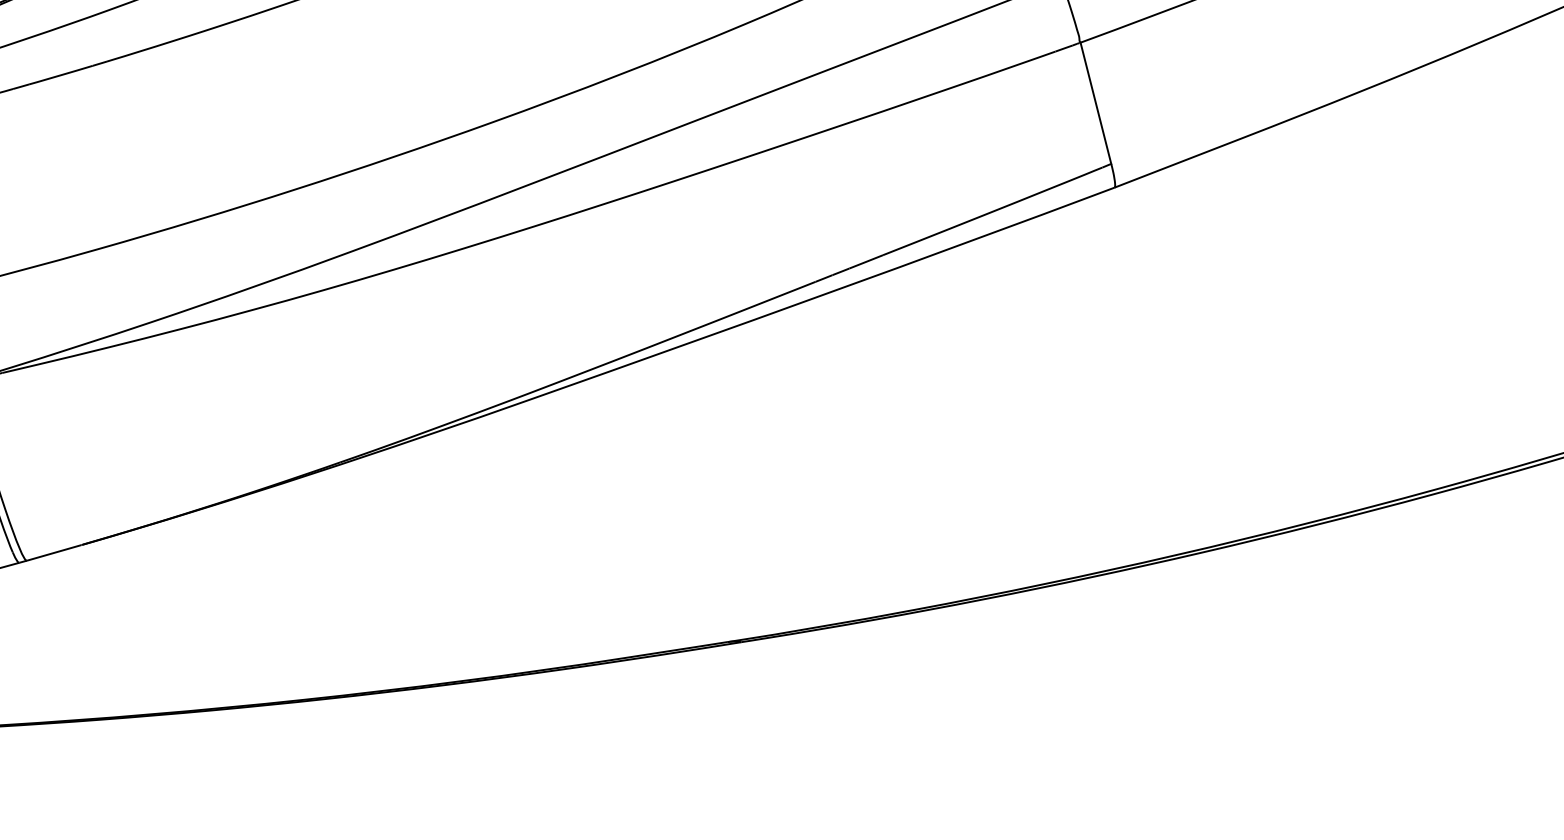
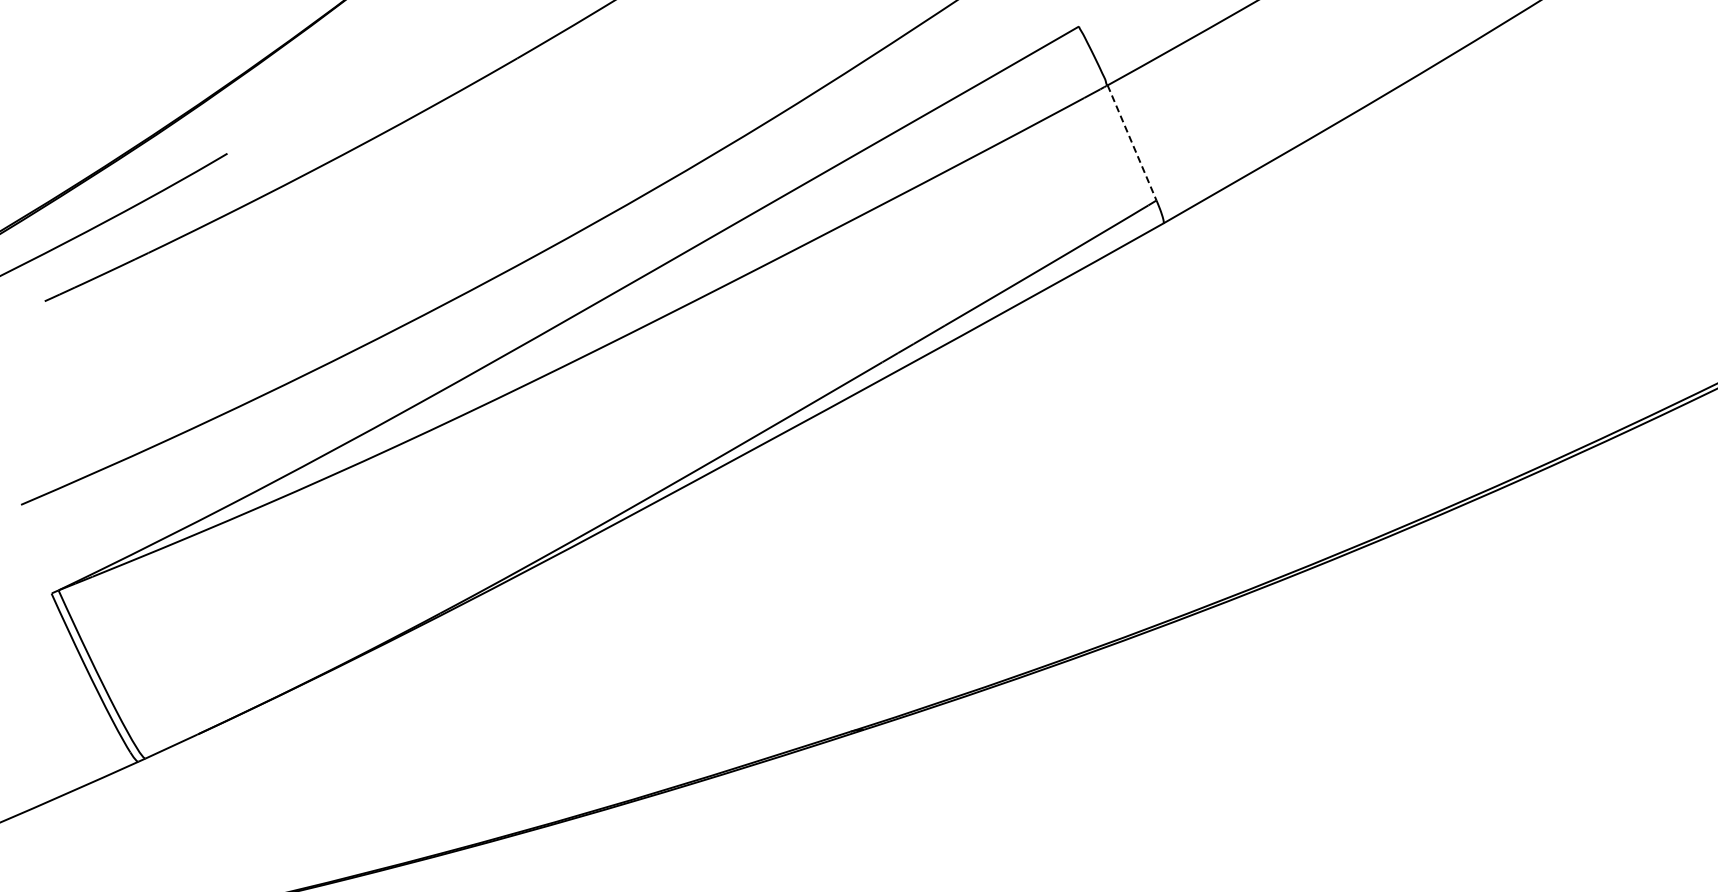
line: (1096, 102) -> (1132, 142), solid -> dashed

